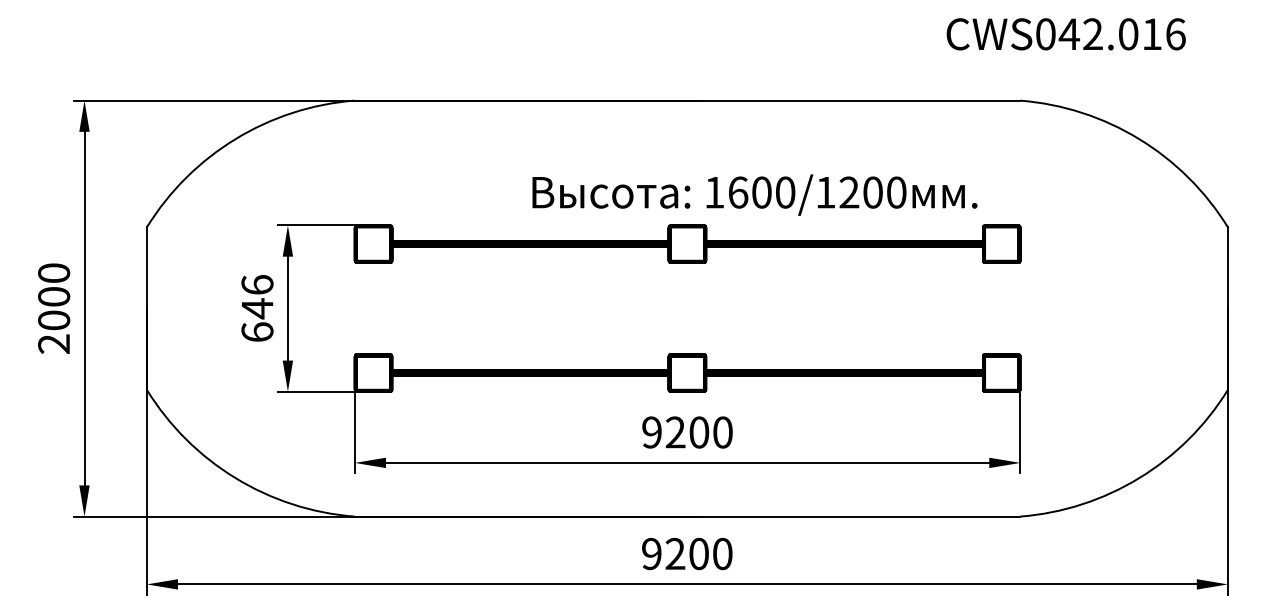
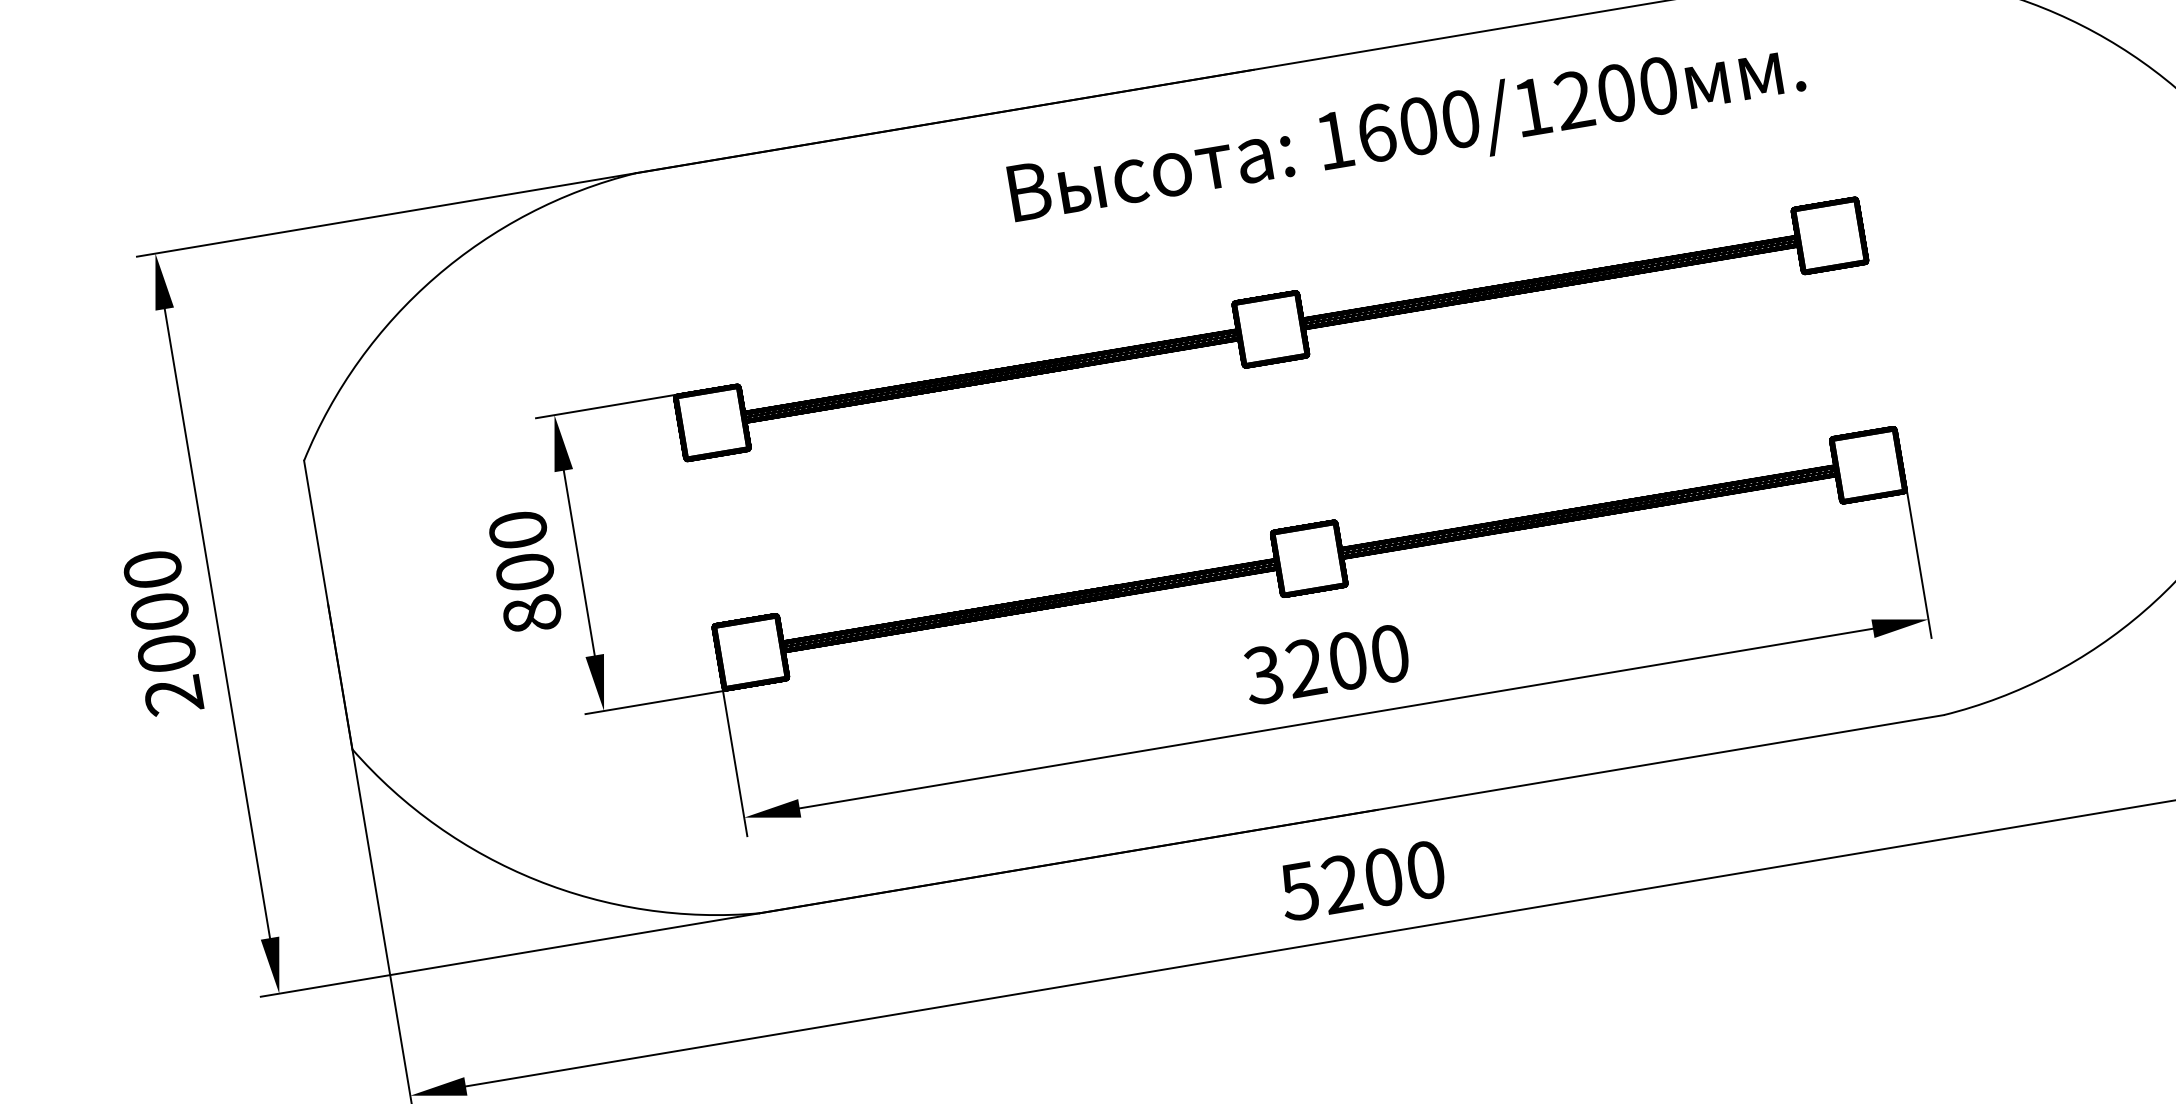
text: (754, 194) -> (1406, 131), moved
text: (257, 308) -> (525, 571), 646 -> 800
text: (651, 432) -> (1262, 675), 9200 -> 3200
text: (651, 553) -> (1299, 890), 9200 -> 5200

